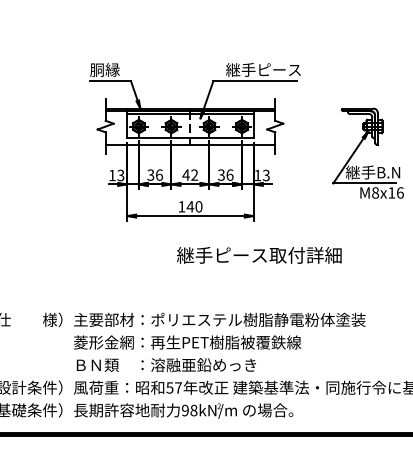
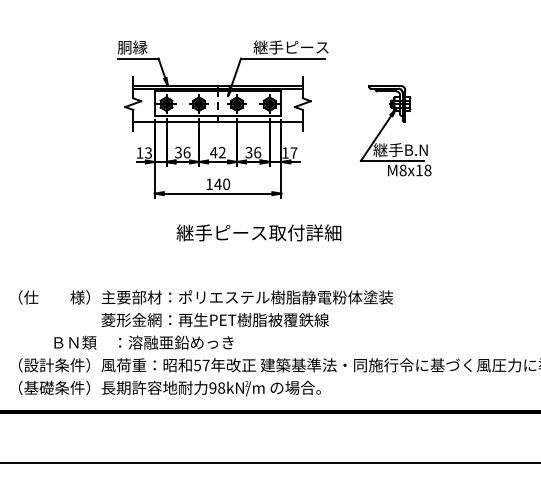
text: (265, 174) -> (293, 152), 13 -> 17
text: (399, 192) -> (427, 170), M8x16 -> M8x18
text: (258, 254) -> (258, 232), moved
text: (165, 364) -> (143, 342), moved

